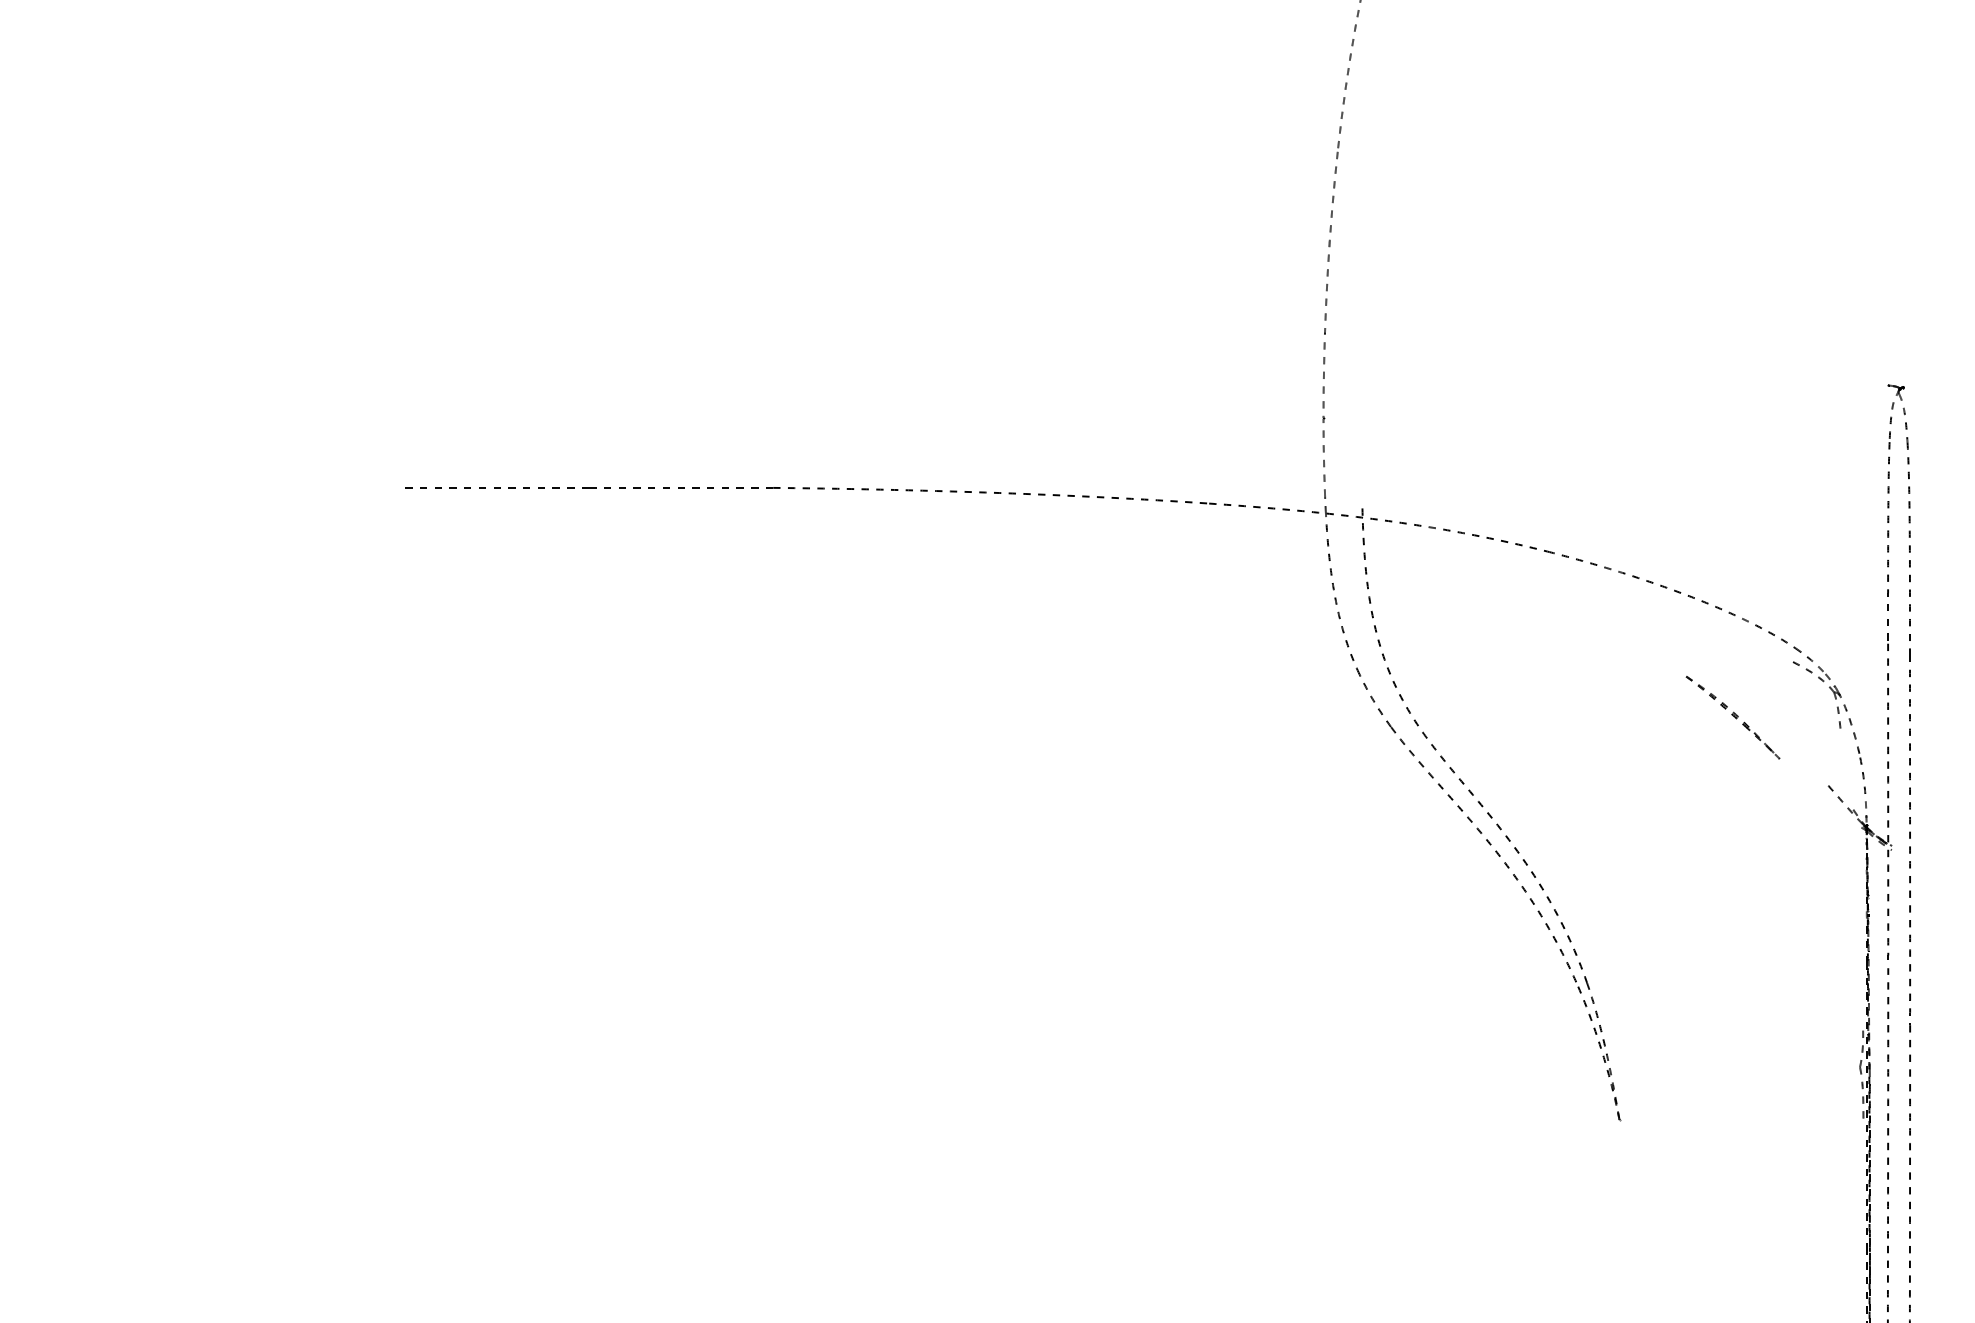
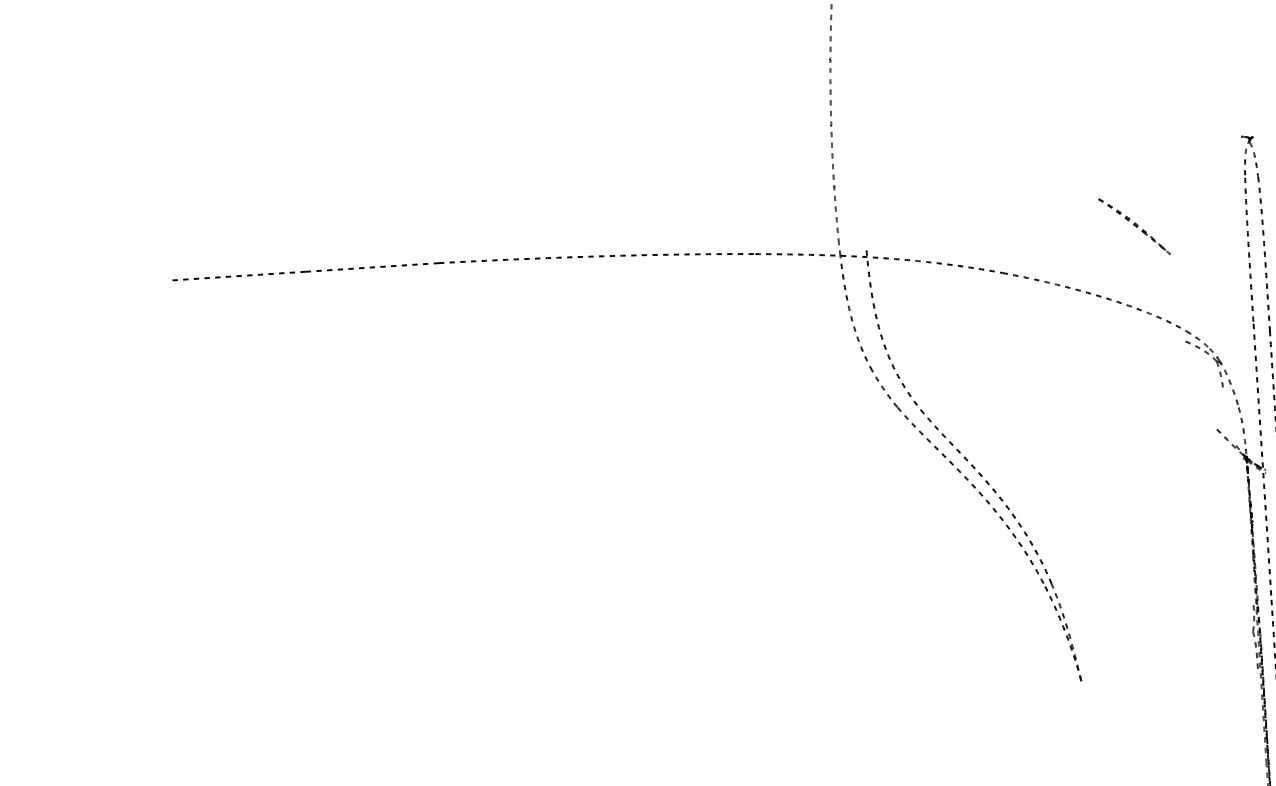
part: (1732, 717) -> (1134, 226), moved

